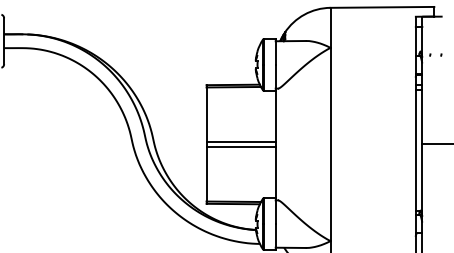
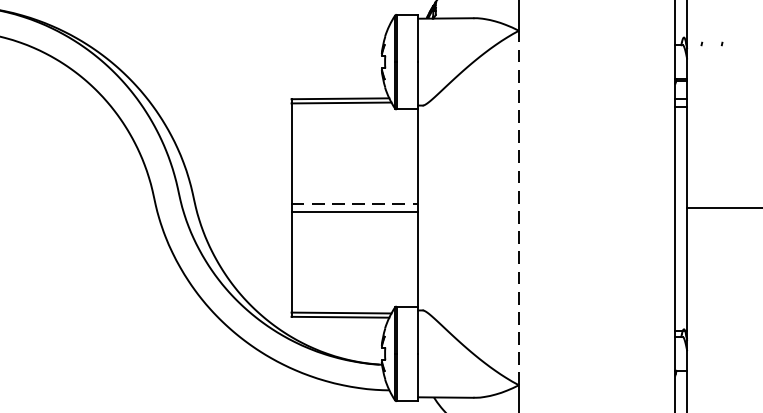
line: (241, 142) -> (355, 204), solid -> dashed
line: (330, 144) -> (518, 208), solid -> dashed

